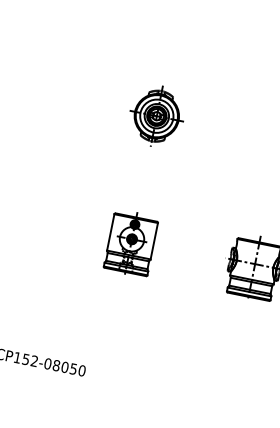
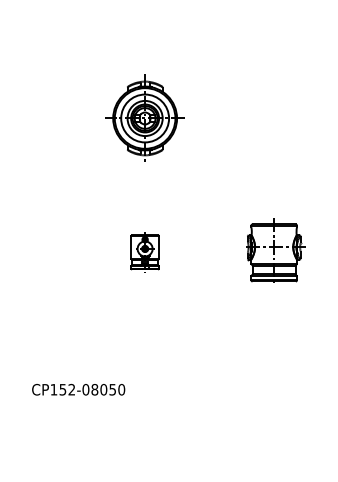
part: (157, 115) -> (145, 117), size x1.4
part: (130, 243) -> (144, 251), size x0.6

